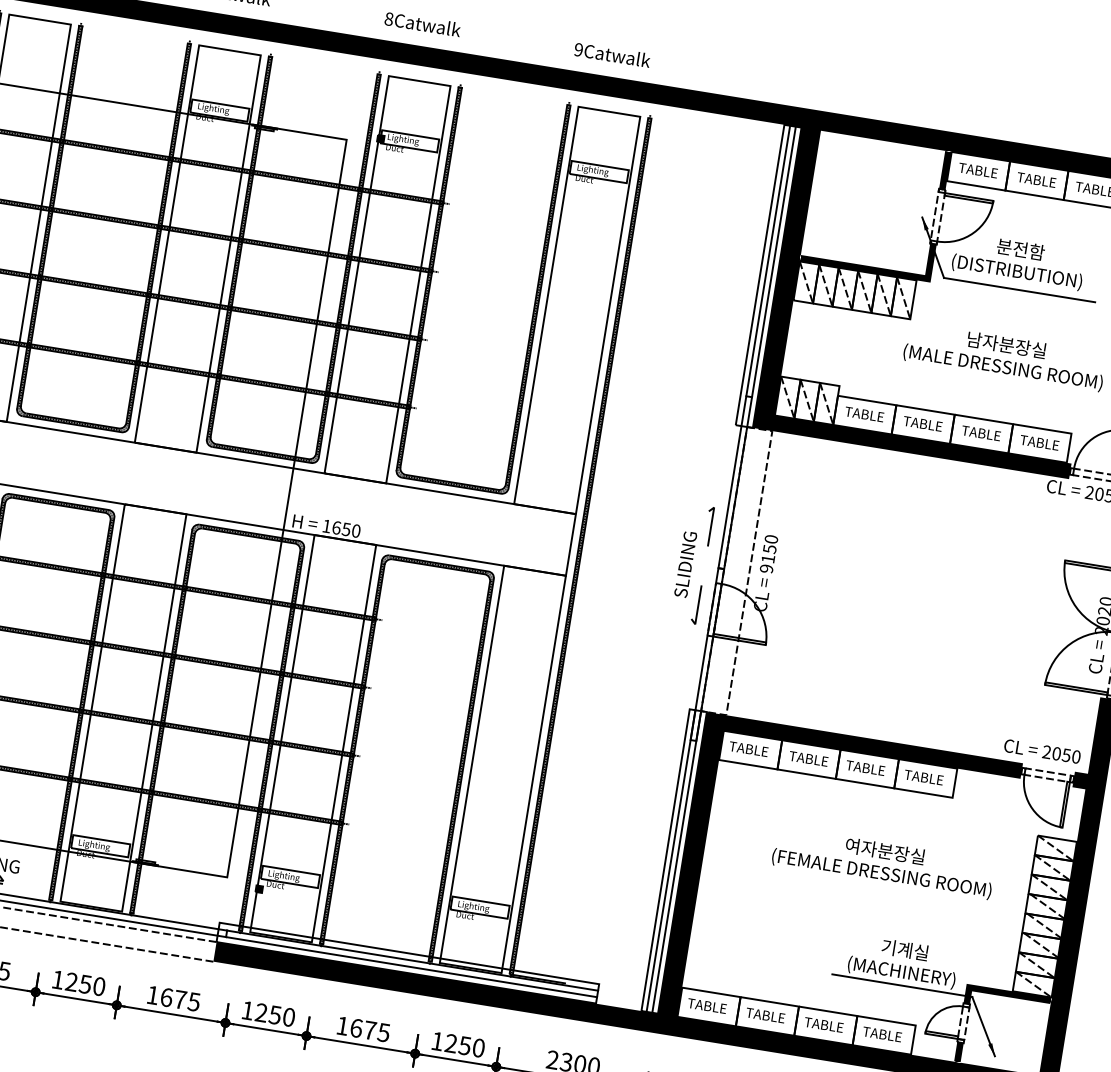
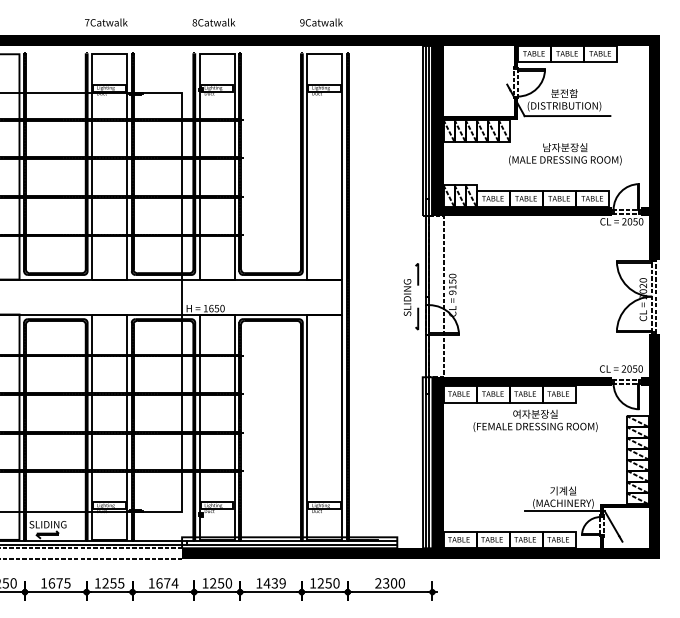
text: (883, 862) -> (535, 420), moved
text: (99, 986) -> (121, 583), 1250 -> 1255
text: (193, 1002) -> (174, 583), 1675 -> 1674
text: (369, 1030) -> (274, 583), 1675 -> 1439

